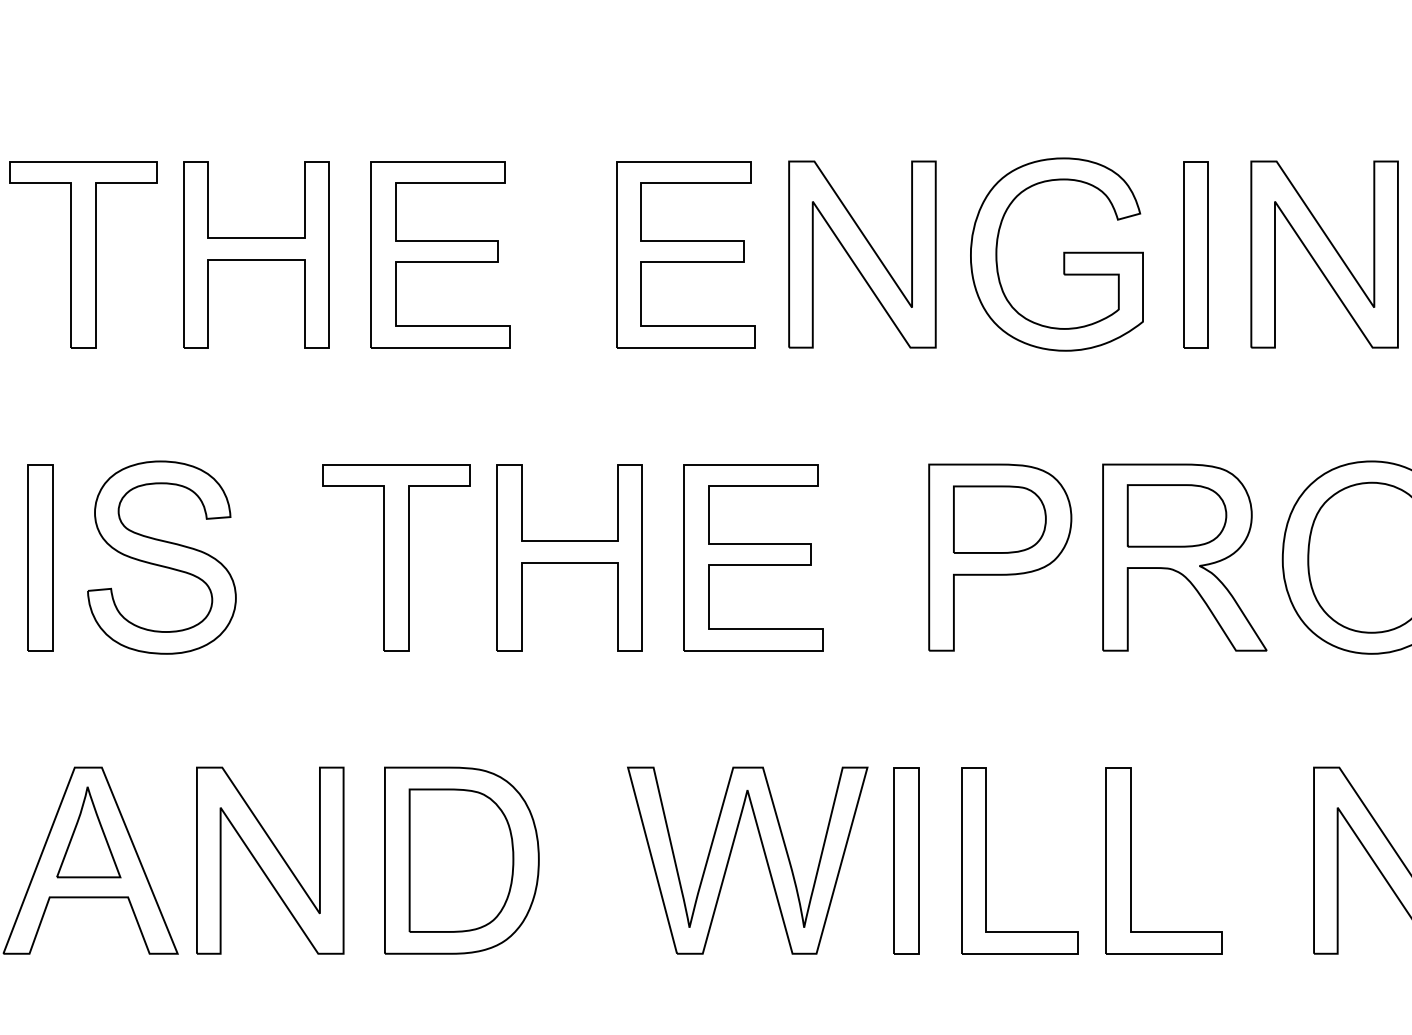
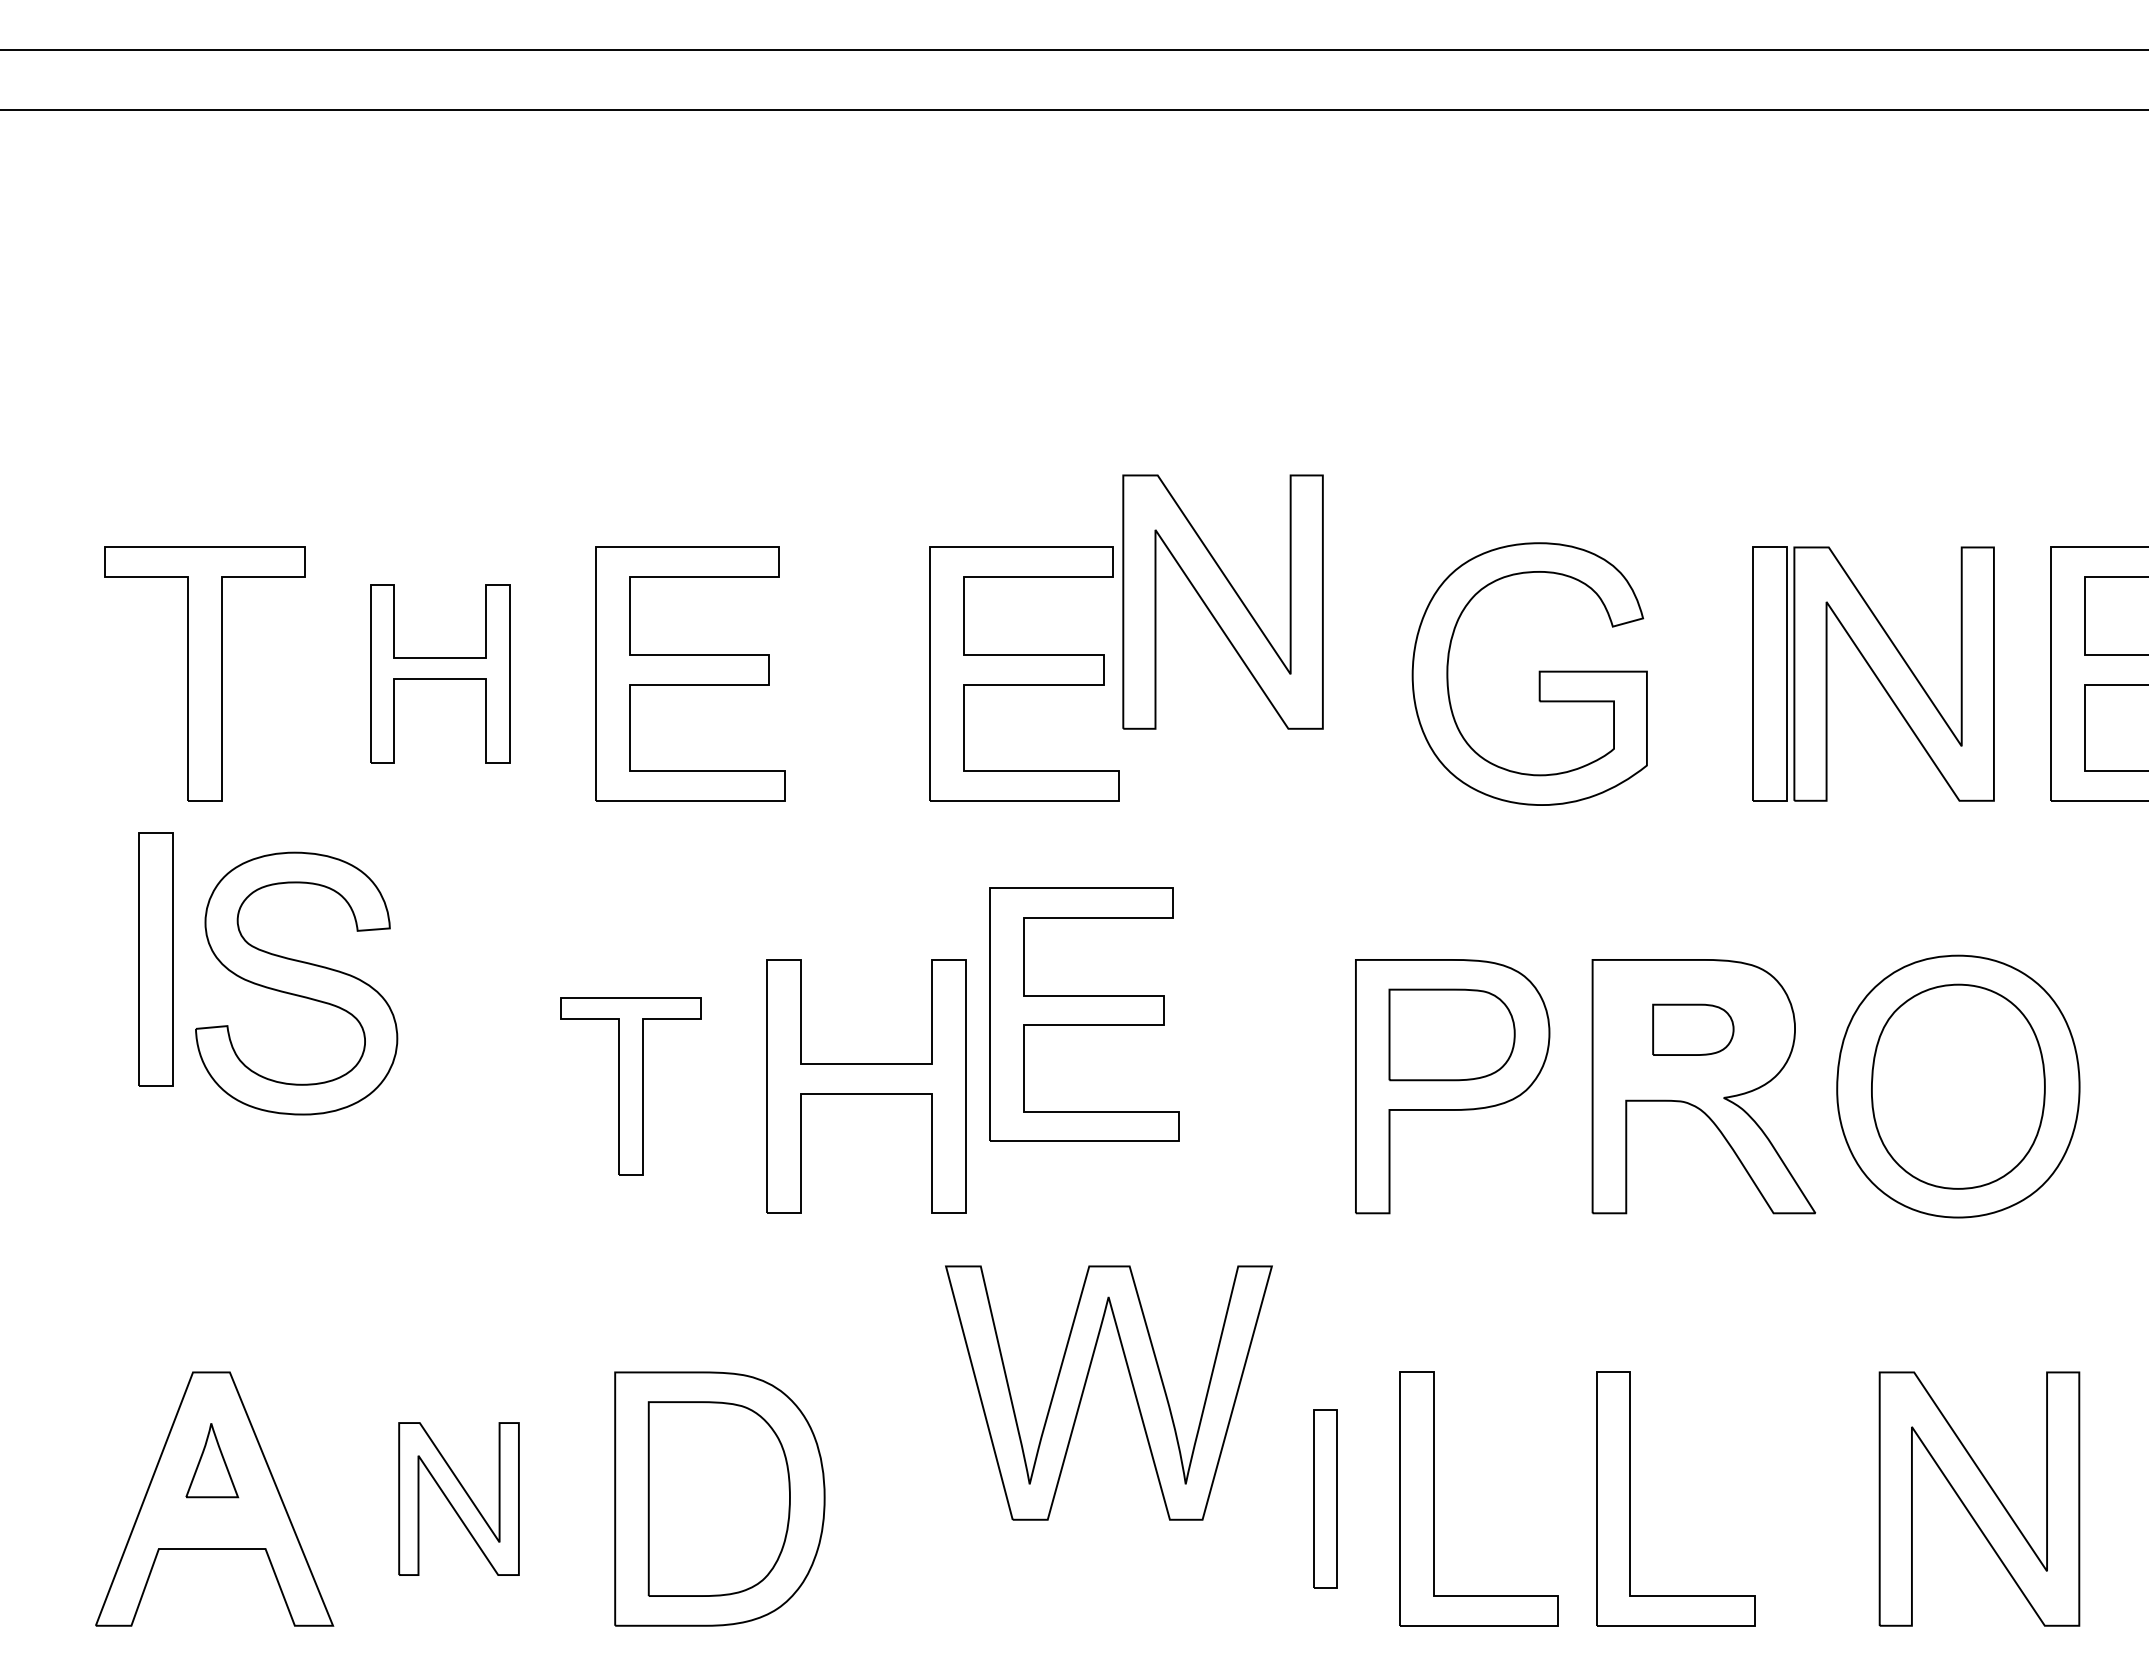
part: (255, 254) -> (439, 673), size x0.7
part: (862, 254) -> (1222, 601), moved
part: (1195, 254) -> (1769, 673), moved
part: (1177, 515) -> (1693, 1029), size x0.6
part: (39, 557) -> (155, 959), moved
part: (161, 557) -> (296, 983), moved
part: (396, 557) -> (630, 1086), size x0.7
part: (753, 557) -> (1084, 1014), moved
part: (89, 832) -> (212, 1460), size x0.6
part: (730, 856) -> (1085, 1387), moved
part: (269, 860) -> (458, 1498), size x0.6
part: (906, 860) -> (1325, 1498), size x0.7

